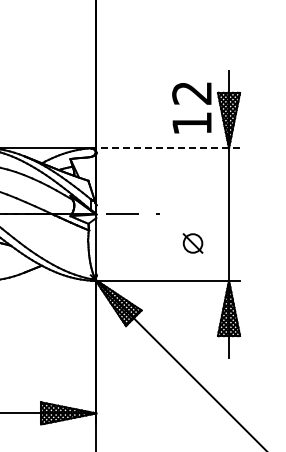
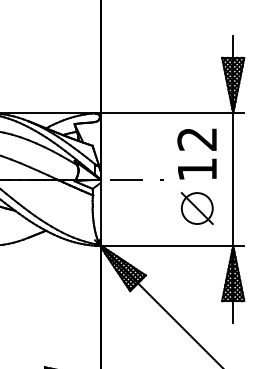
text: (191, 107) -> (196, 153), moved
line: (165, 148) -> (169, 113), dashed -> solid
part: (192, 243) -> (196, 208), size x1.67

